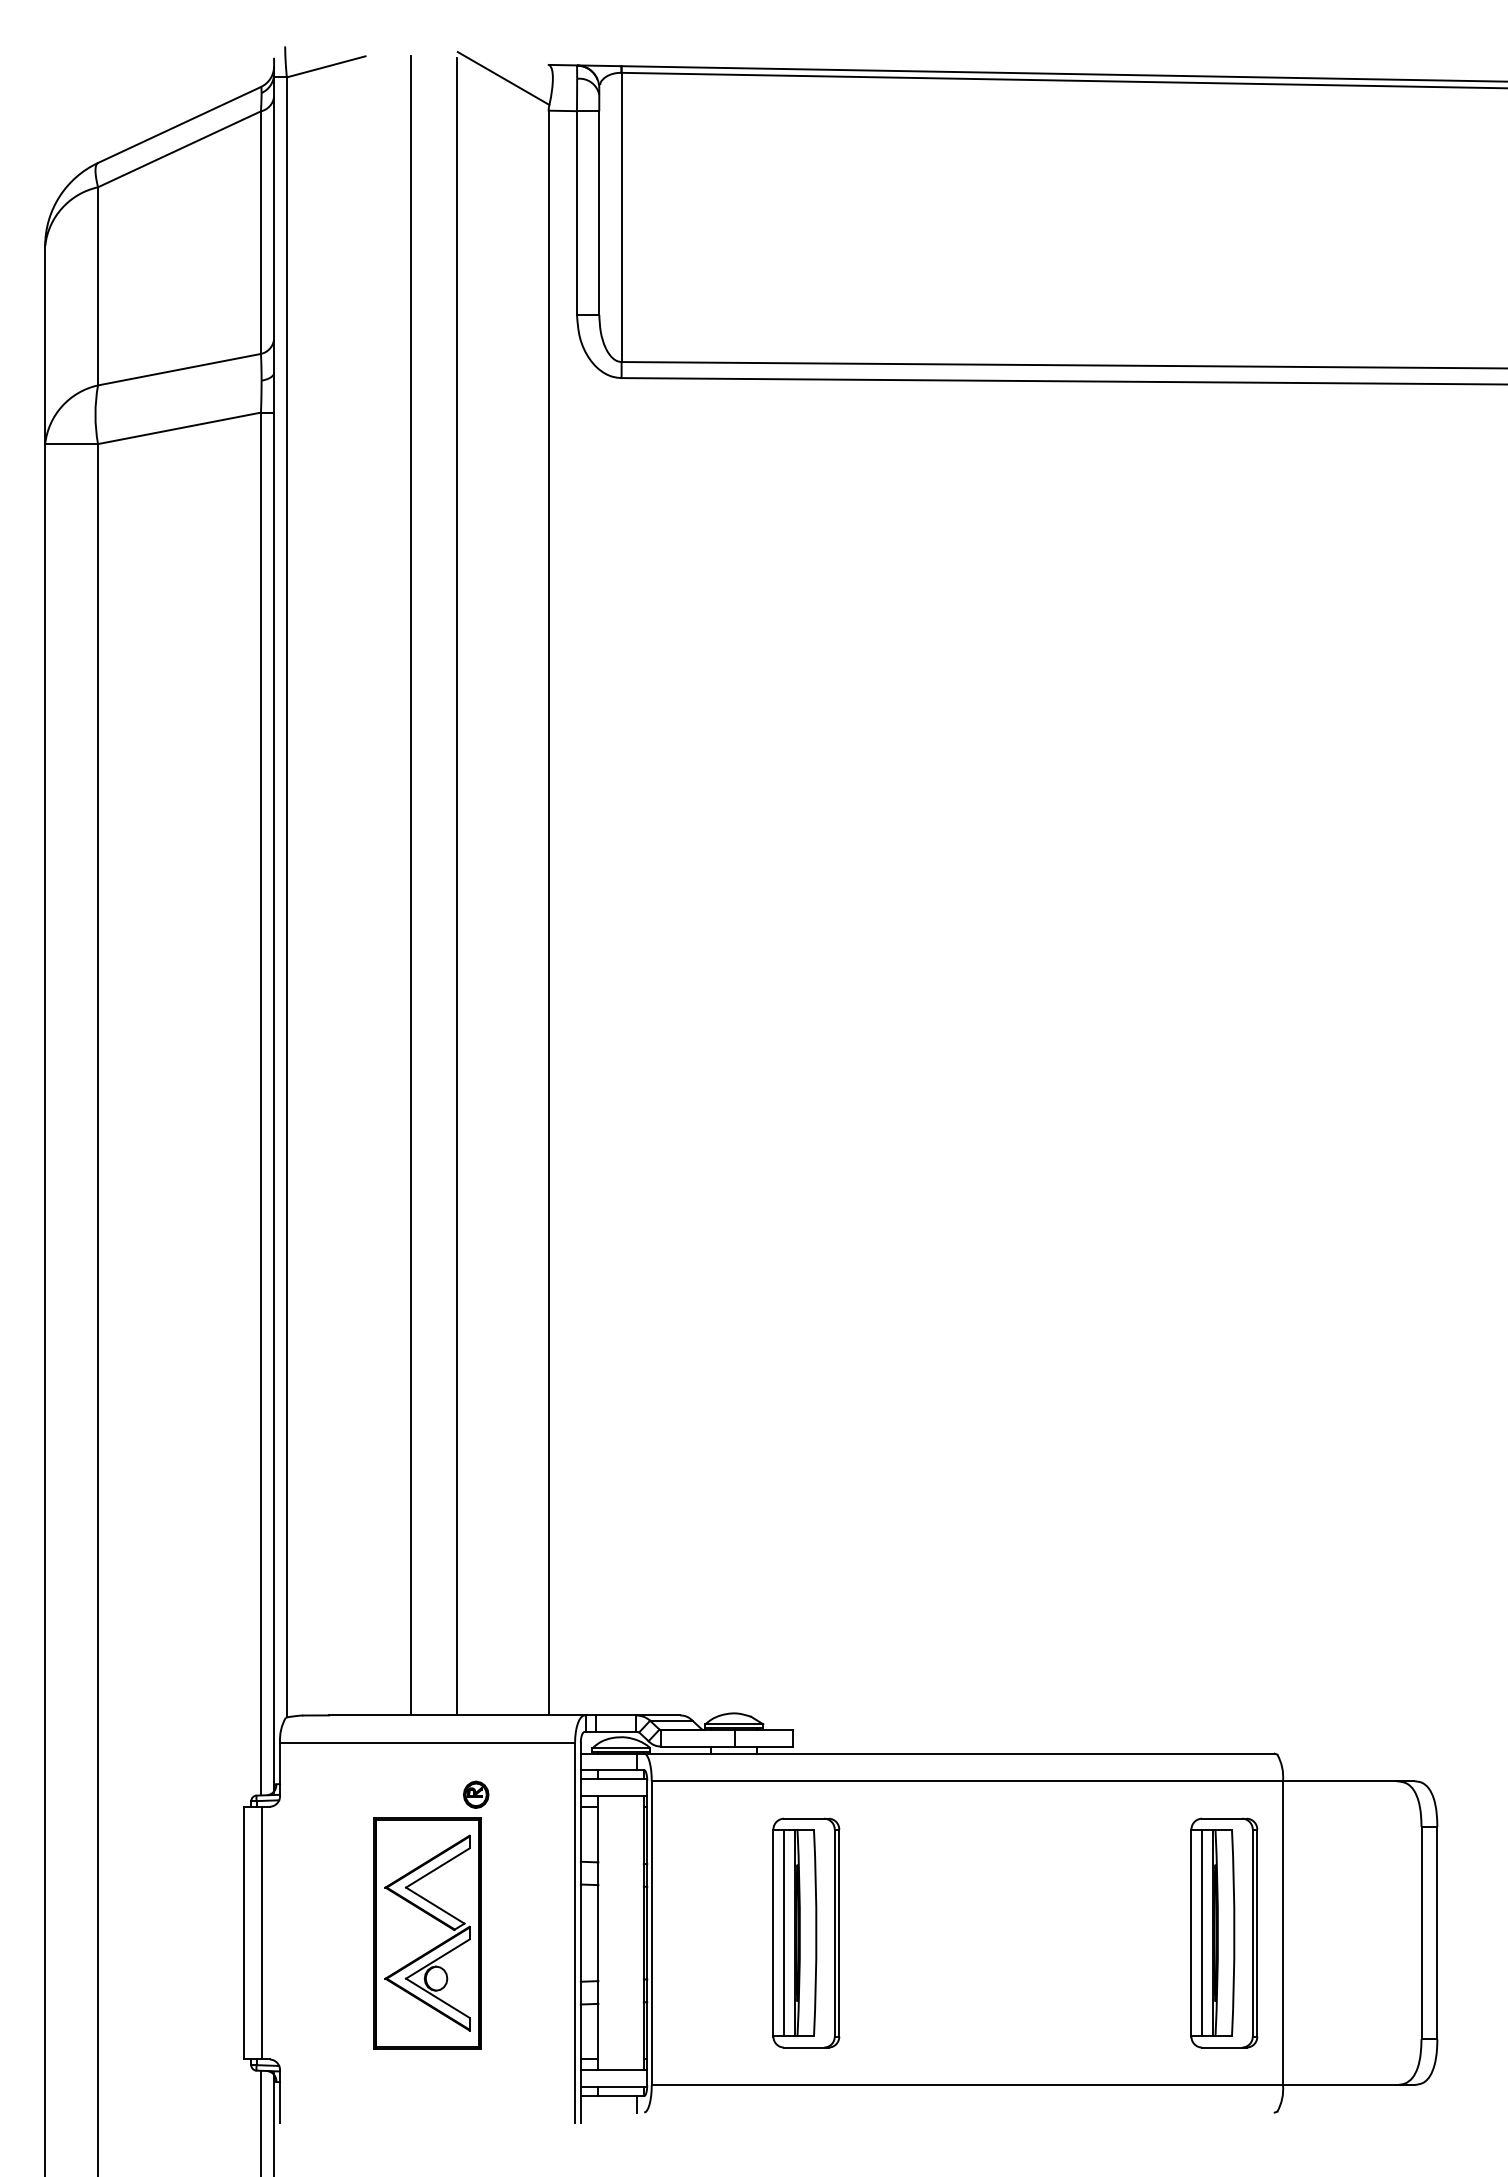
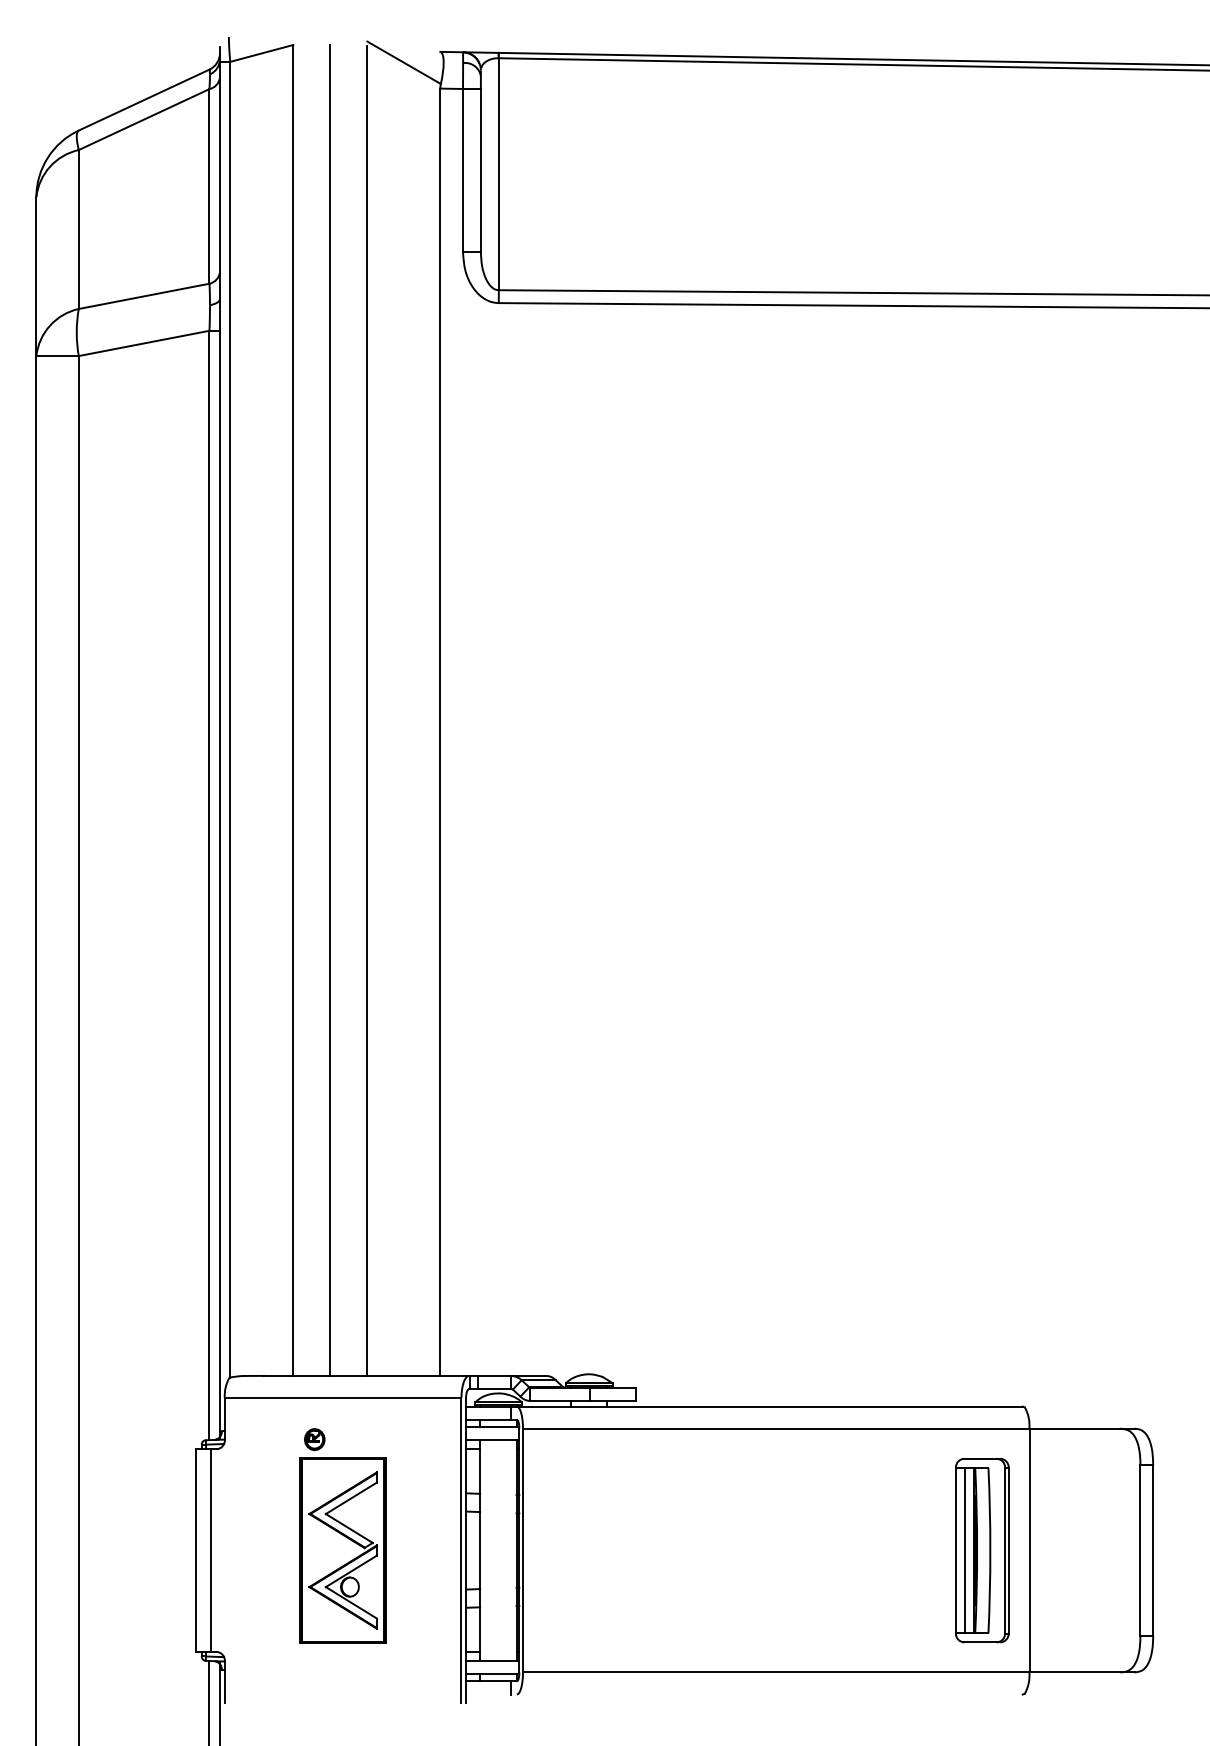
line: (365, 886) -> (293, 710), added
part: (476, 1794) -> (315, 1439), moved
part: (806, 1932) -> (647, 1550), removed

